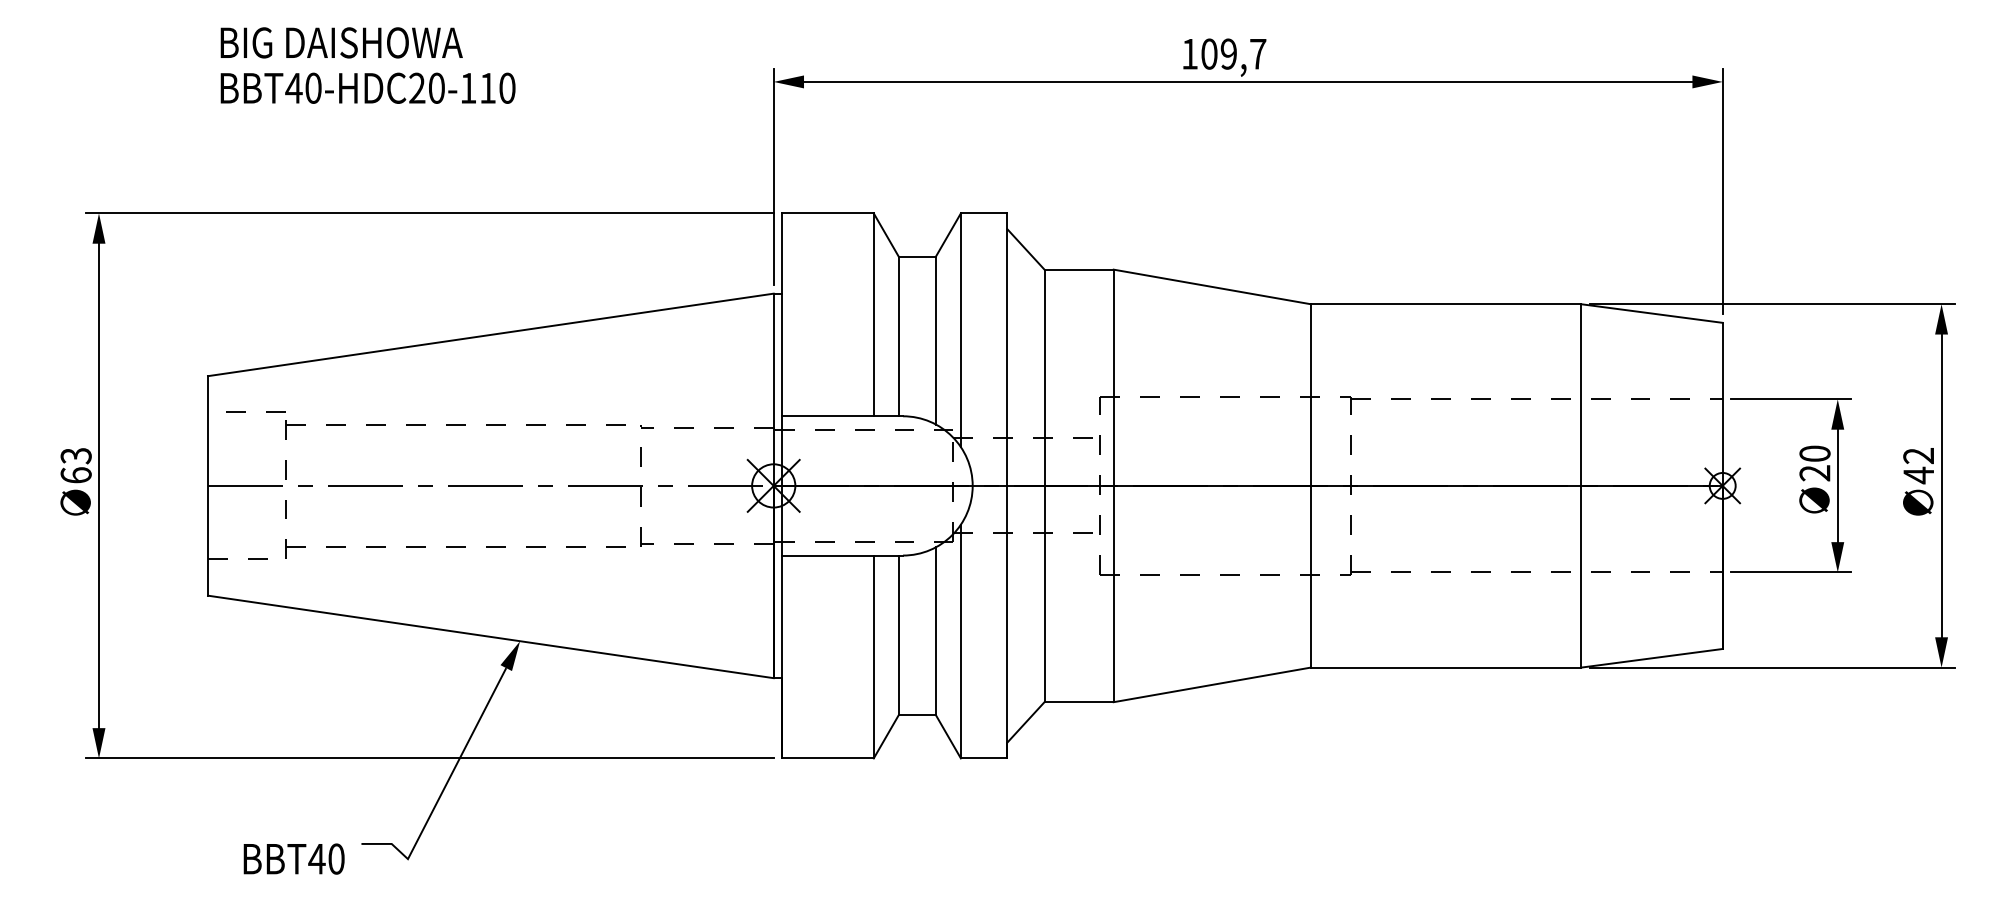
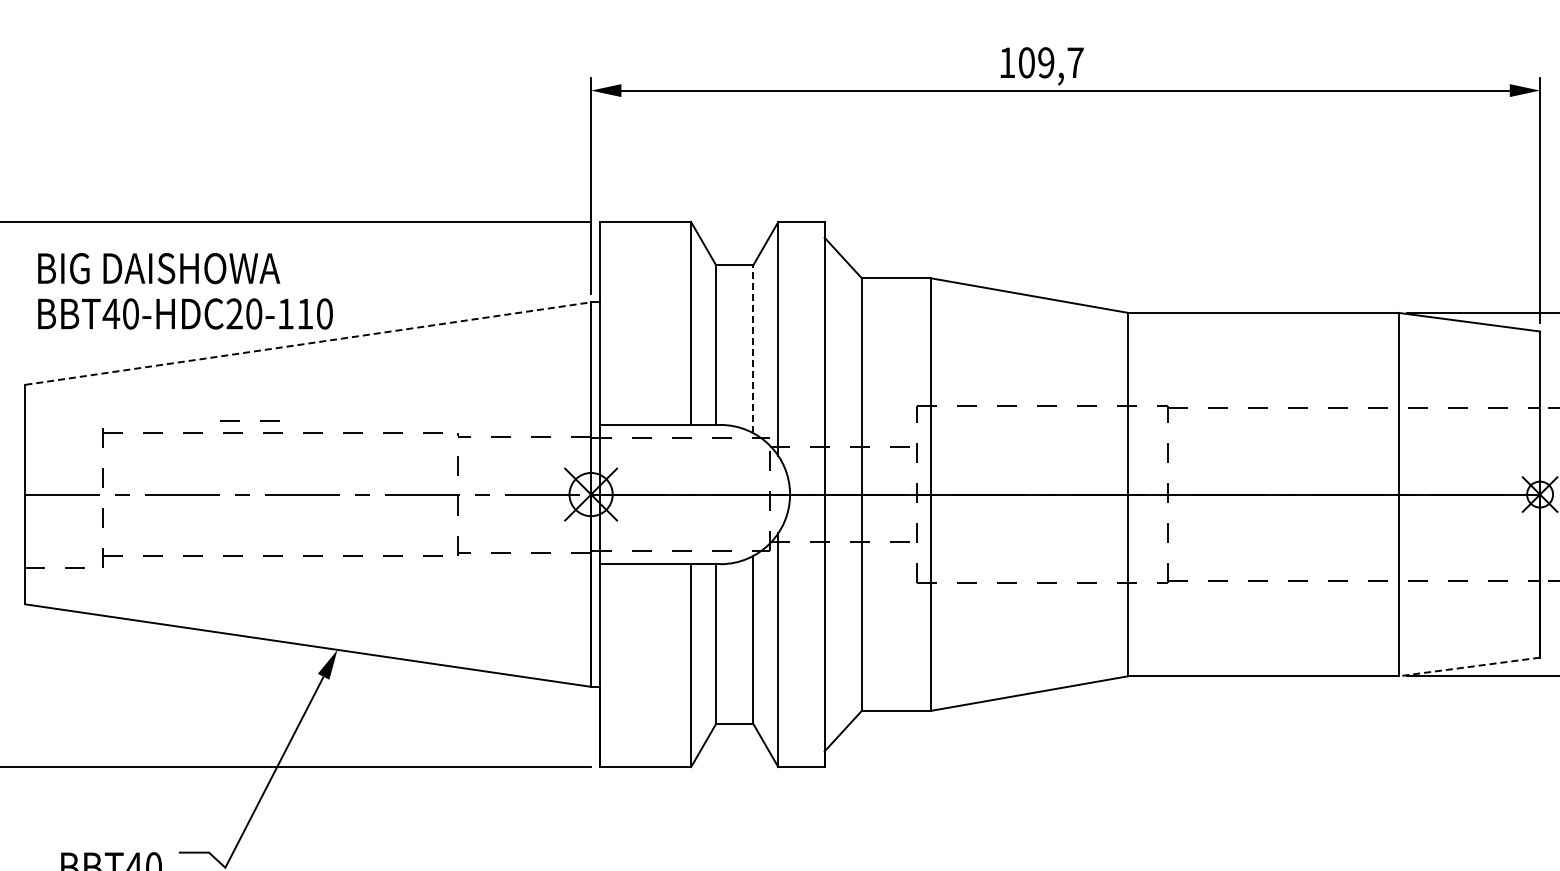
text: (367, 65) -> (184, 291), moved
line: (490, 334) -> (307, 343), solid -> dashed
line: (935, 340) -> (752, 349), solid -> dashed
line: (245, 411) -> (239, 420), moved
line: (1651, 658) -> (1468, 667), solid -> dashed

